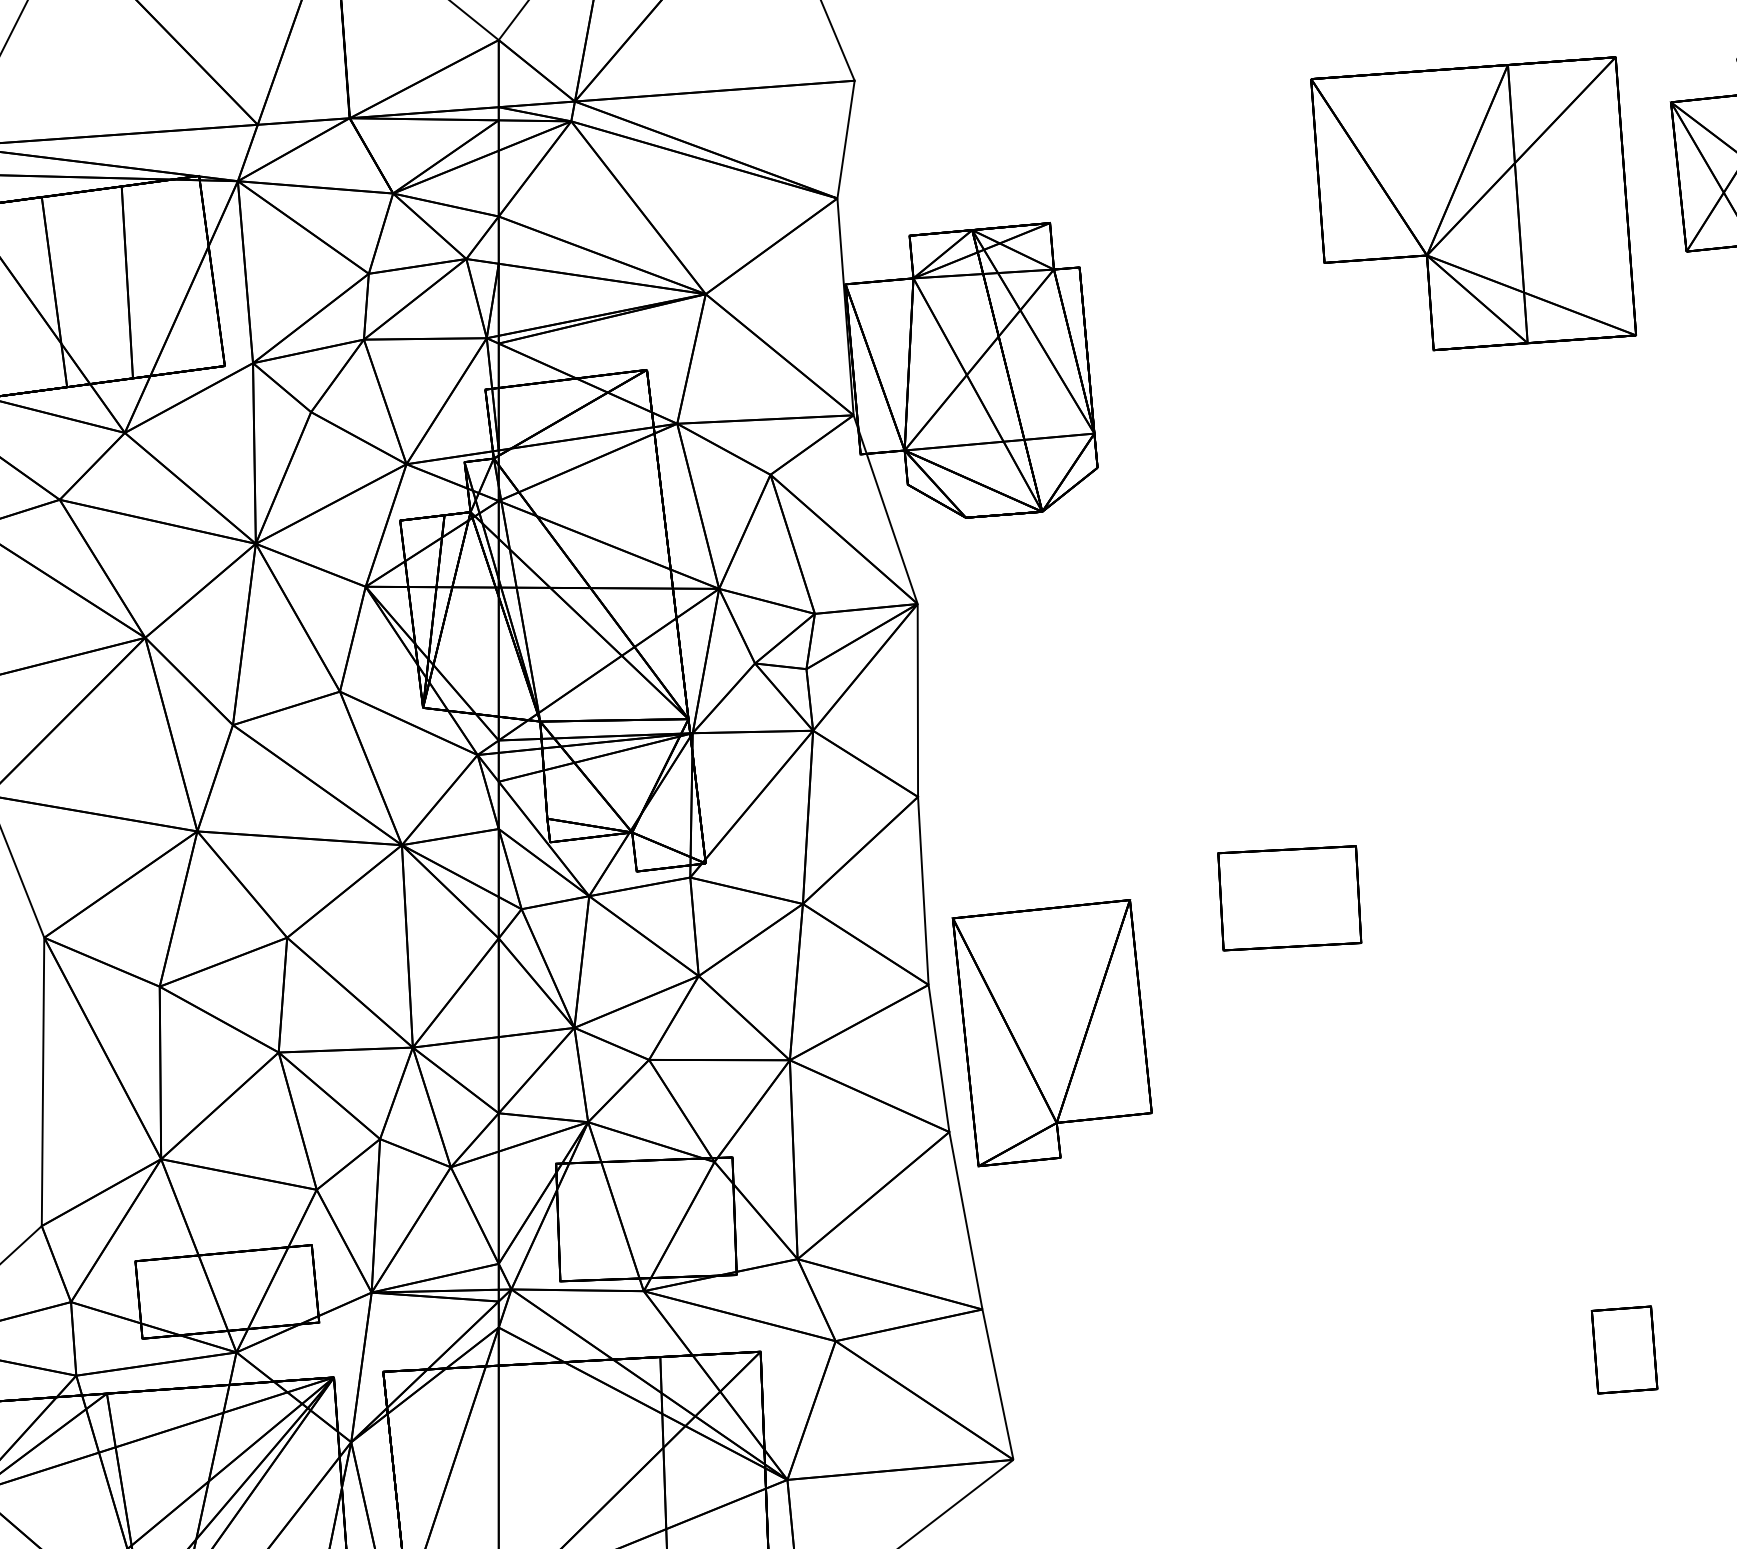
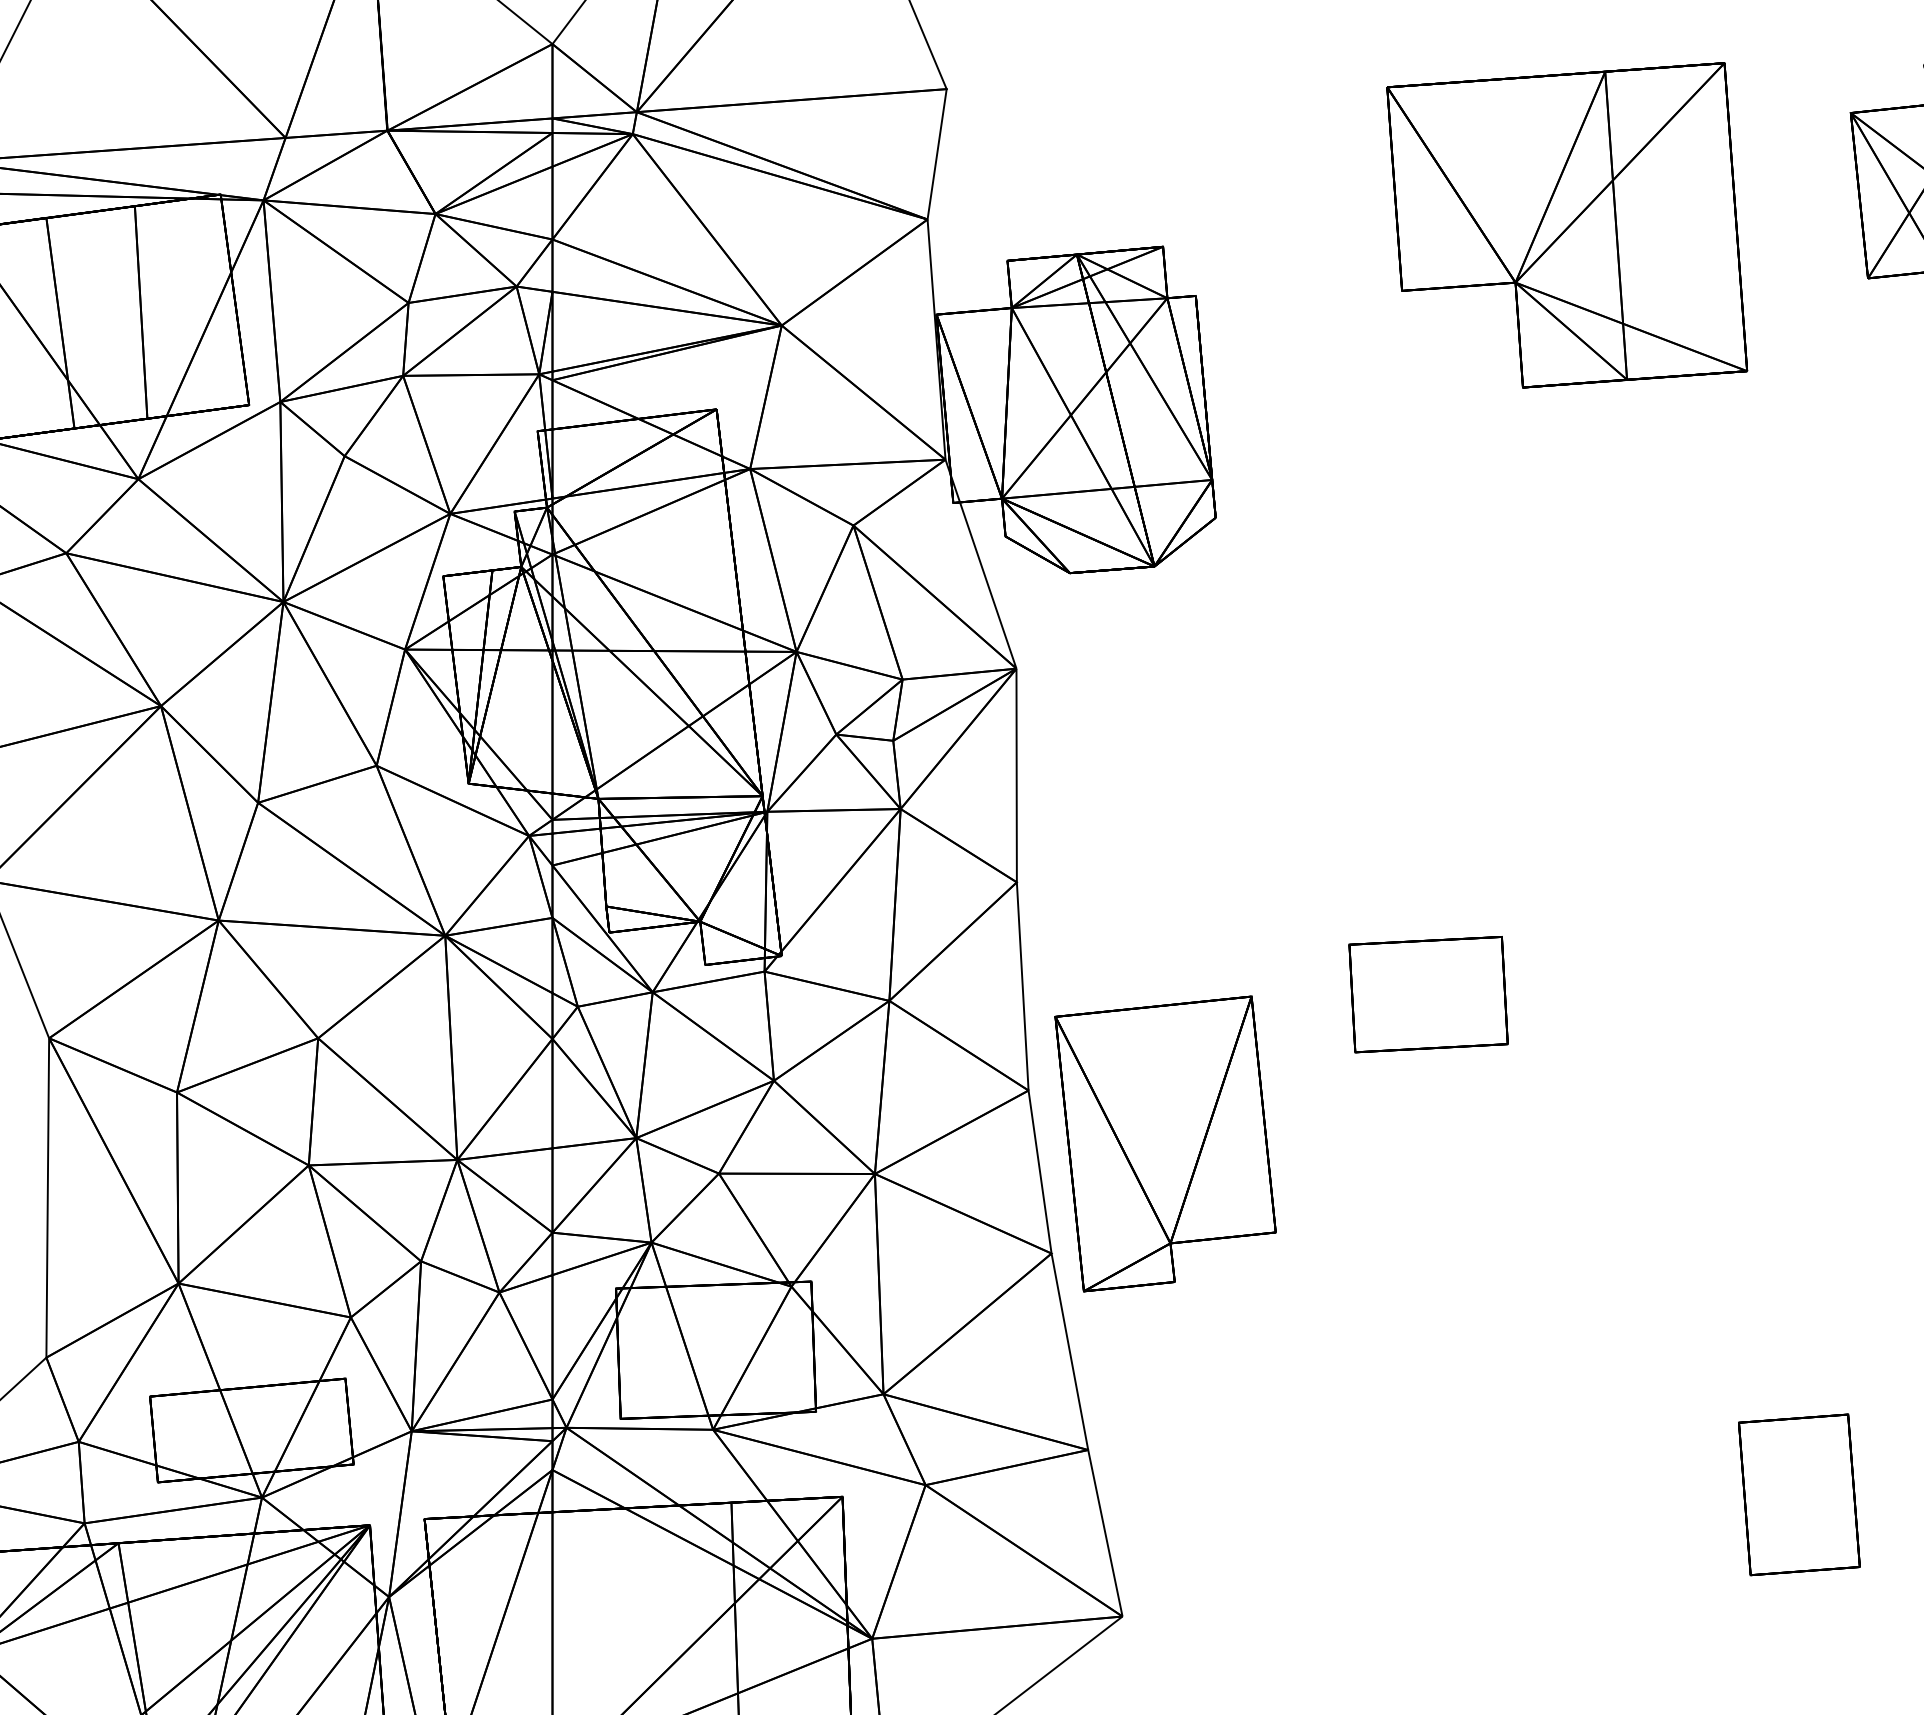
part: (1473, 203) -> (1567, 225), moved
part: (1624, 1349) -> (1799, 1494), size x1.67

